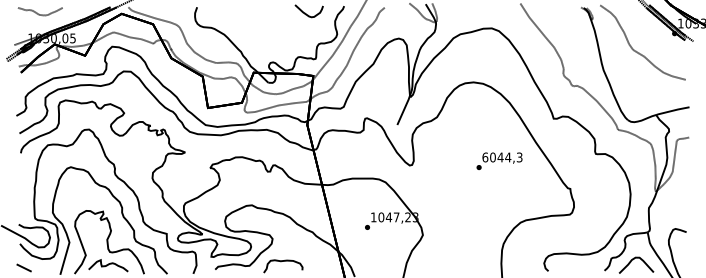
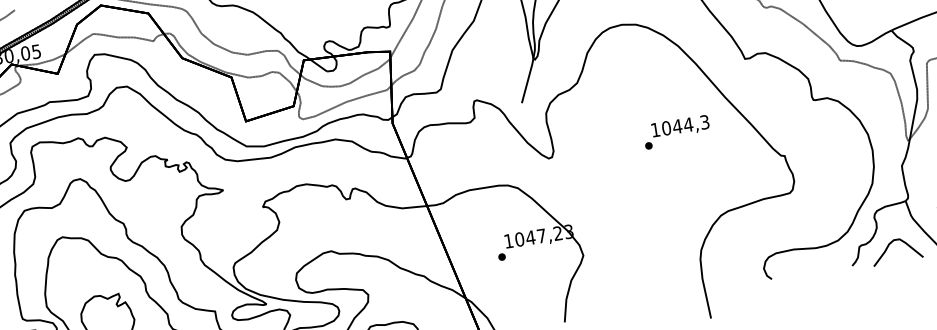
text: (485, 157) -> (655, 130), 6044,3 -> 1044,3

